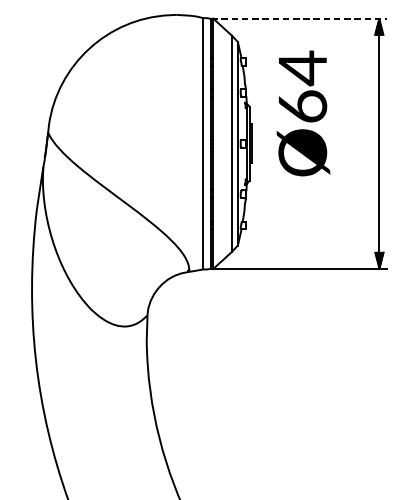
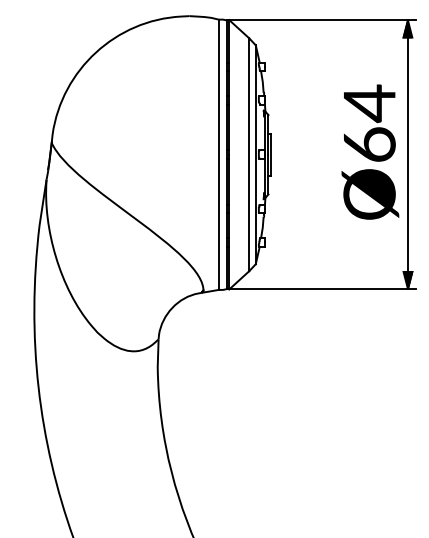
line: (298, 18) -> (321, 20), dashed -> solid
text: (303, 112) -> (370, 151), moved

